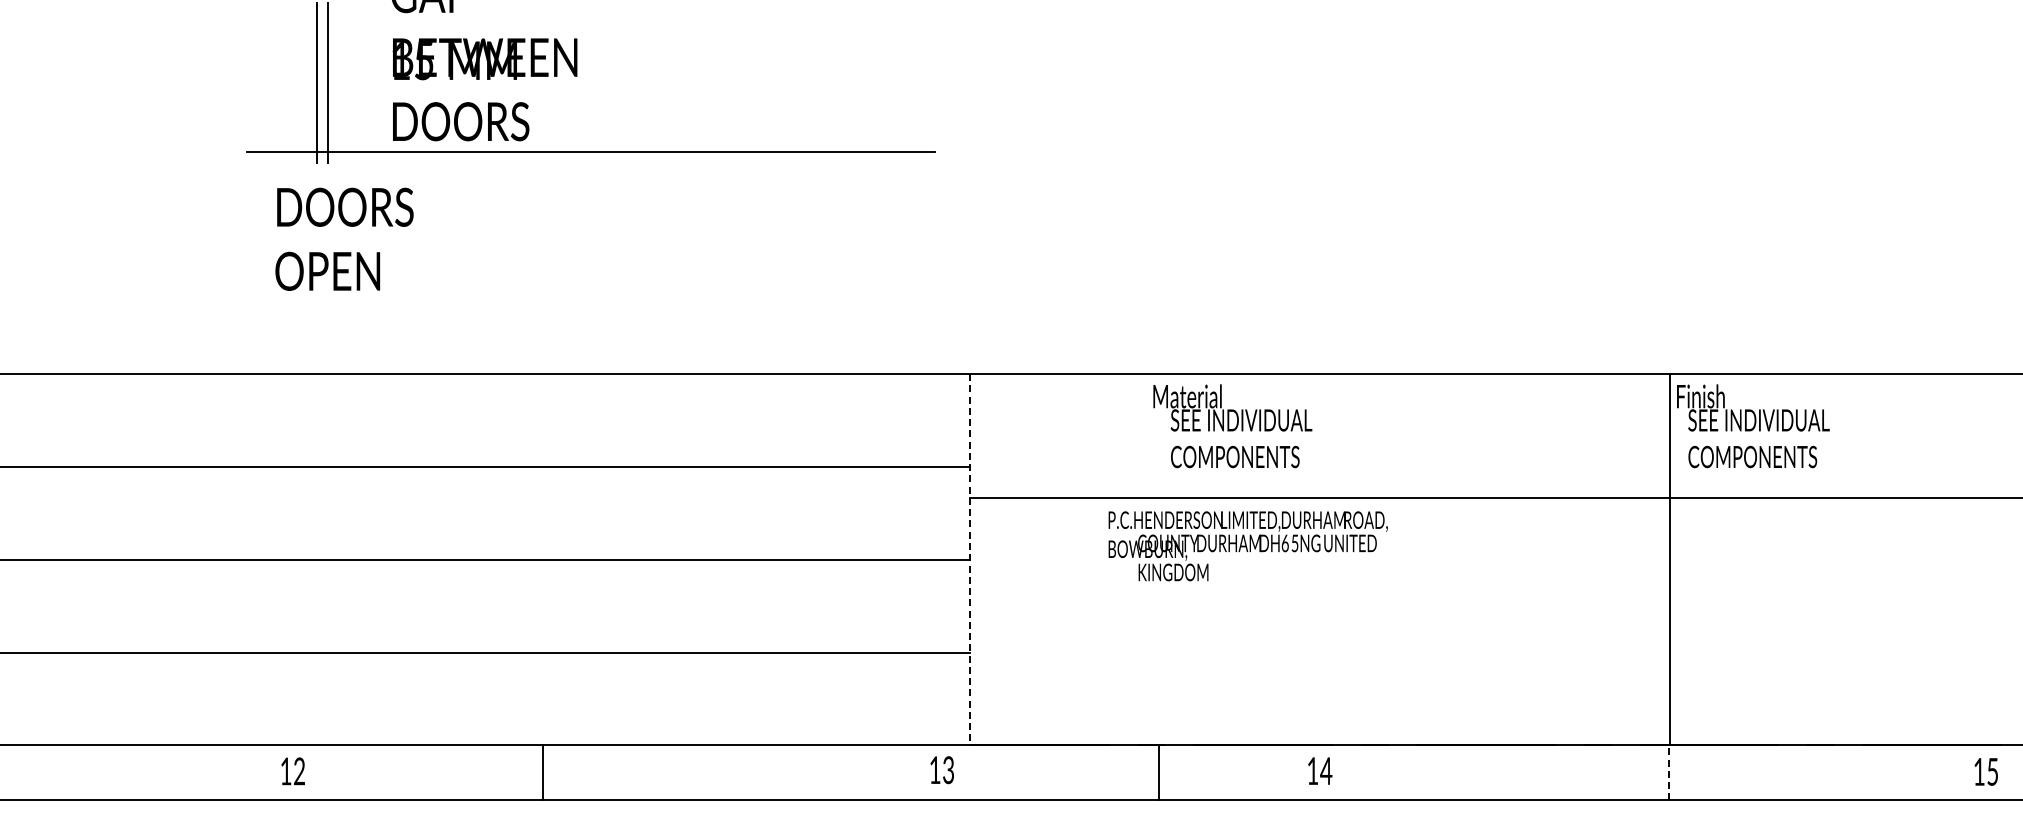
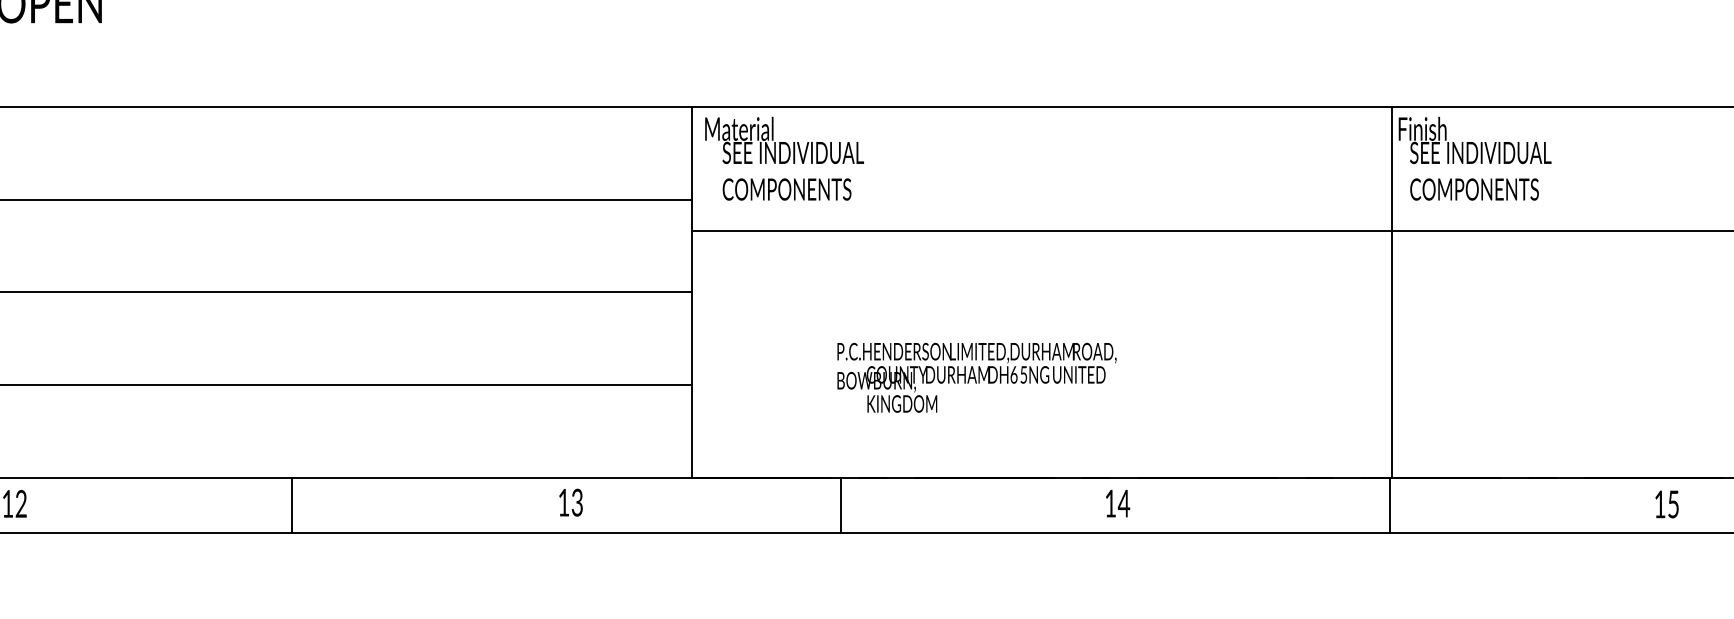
text: (1232, 426) -> (784, 159), moved
text: (1247, 546) -> (976, 378), moved
line: (970, 559) -> (692, 292), dashed -> solid
text: (941, 770) -> (570, 503), moved
text: (1320, 770) -> (1118, 503), moved
text: (1985, 771) -> (1666, 504), moved
line: (542, 772) -> (292, 505), moved
line: (1158, 772) -> (841, 505), moved
line: (1668, 772) -> (1390, 505), dashed -> solid

